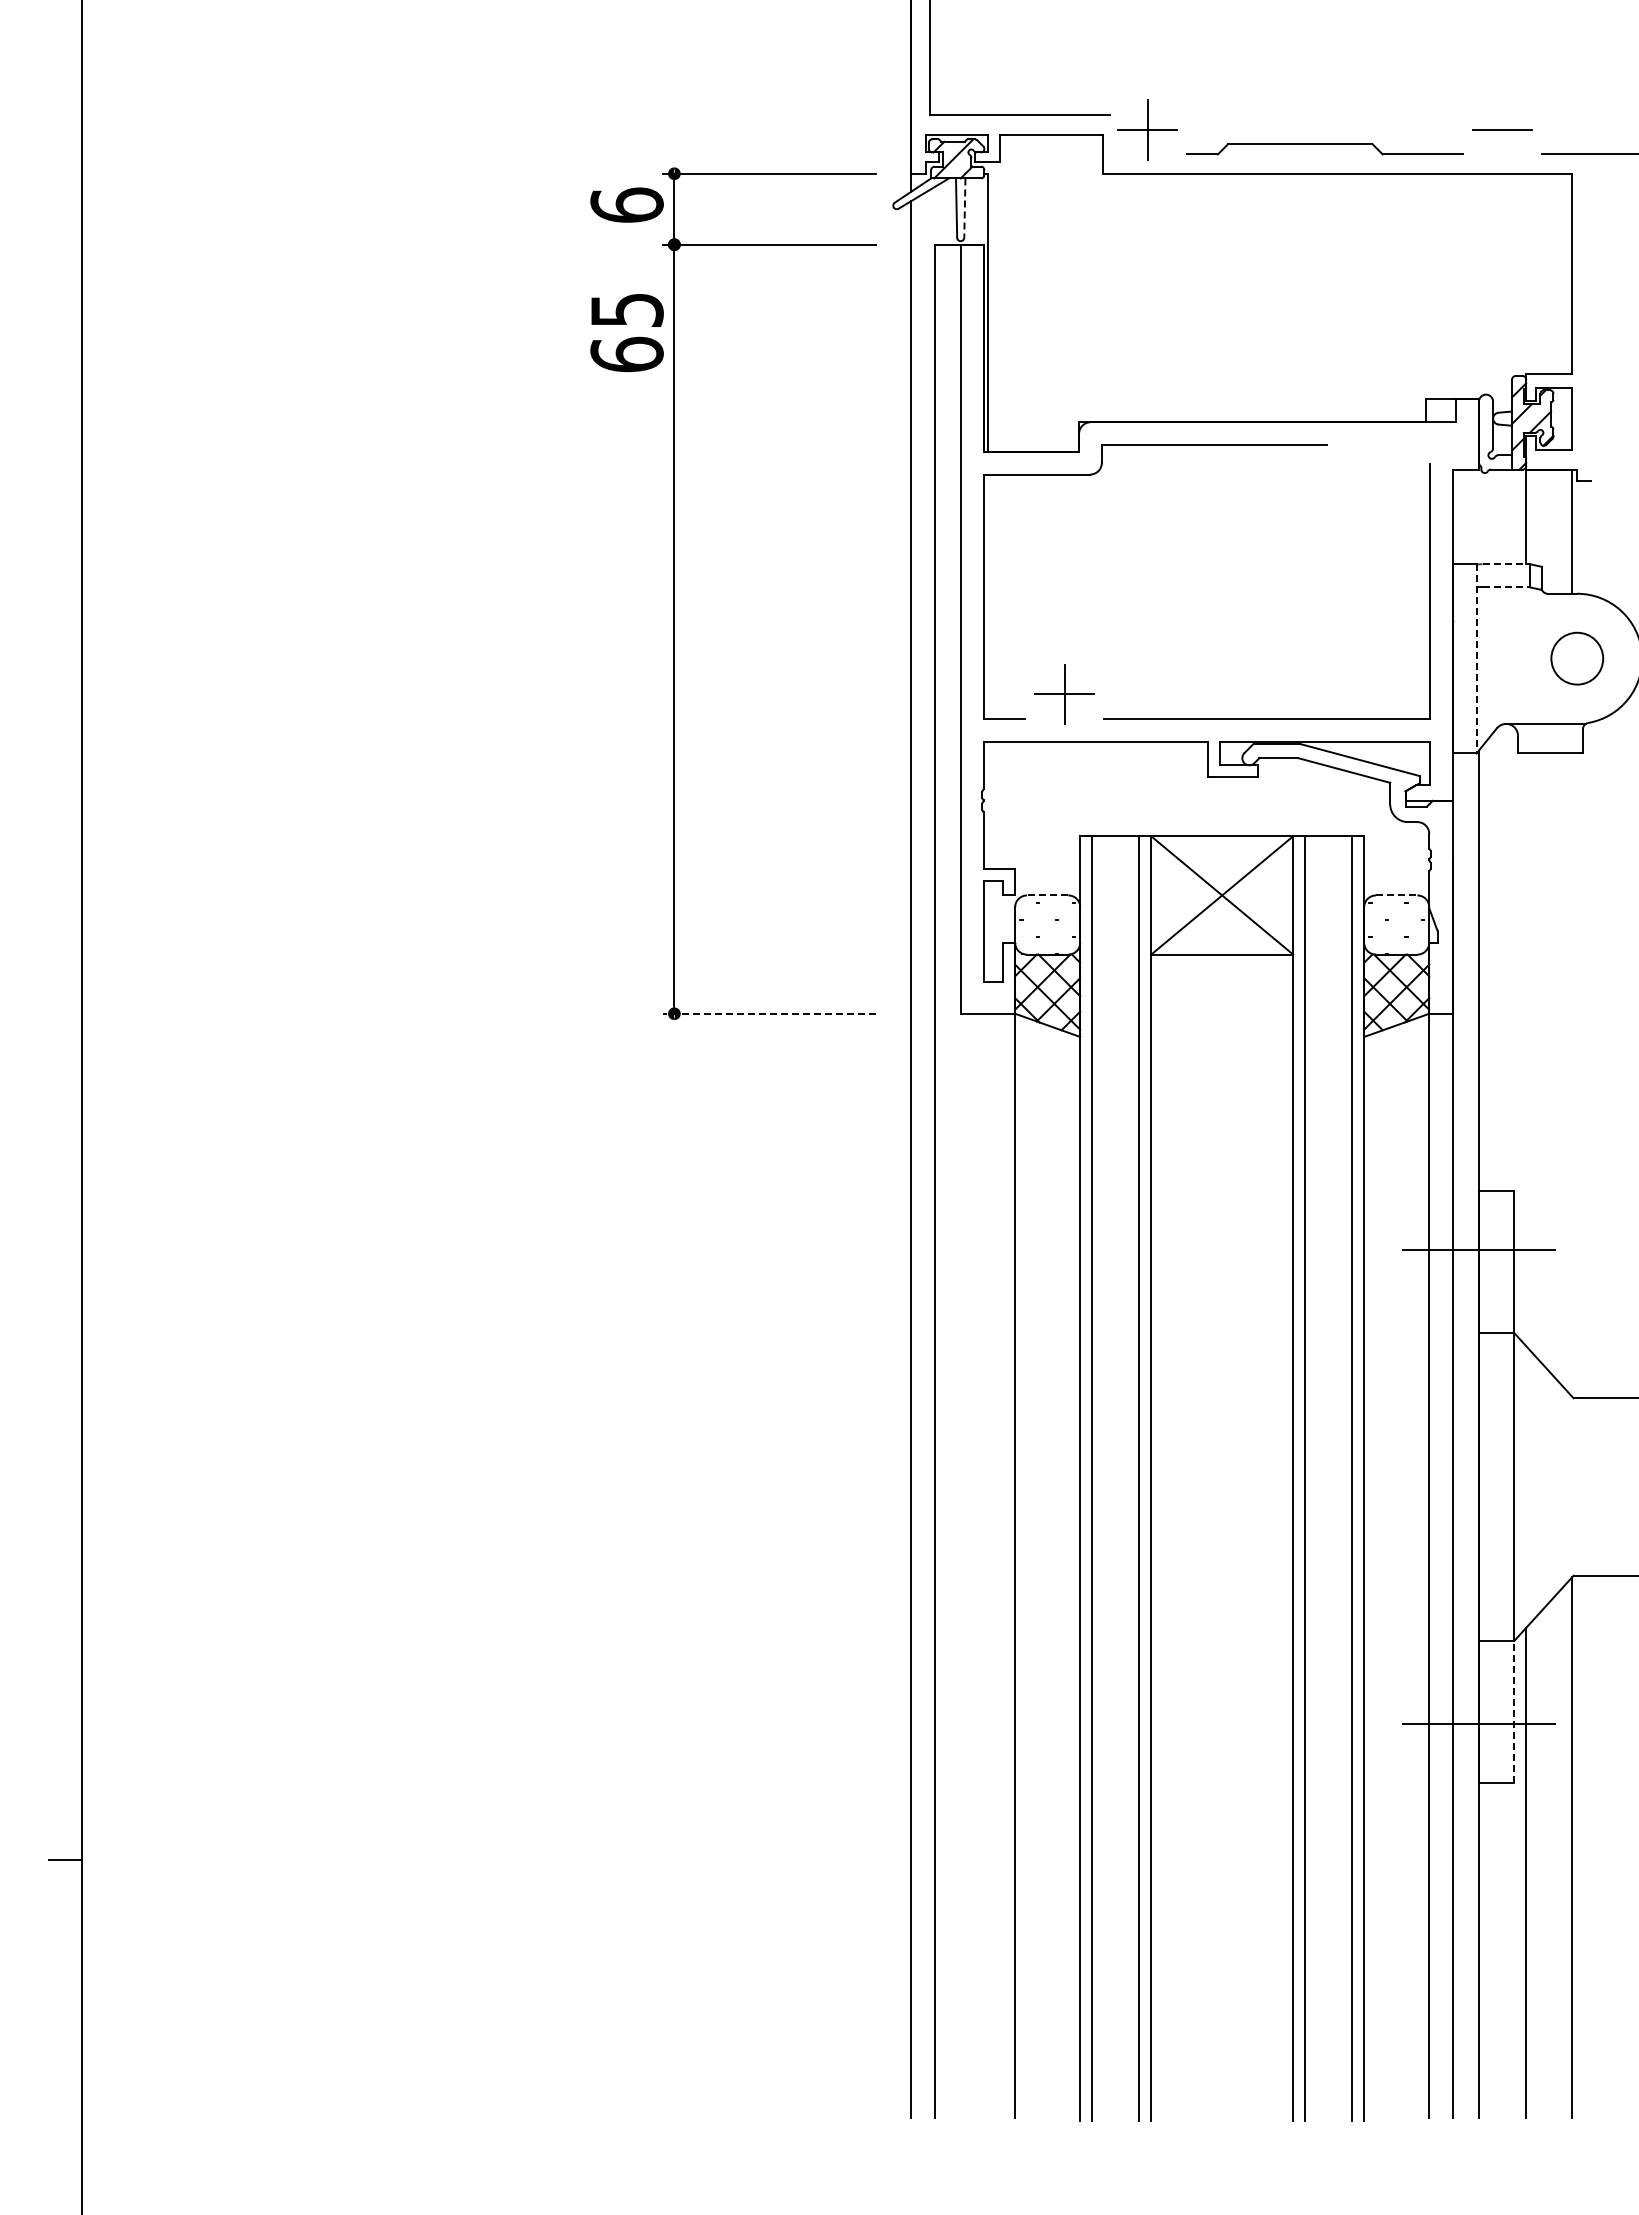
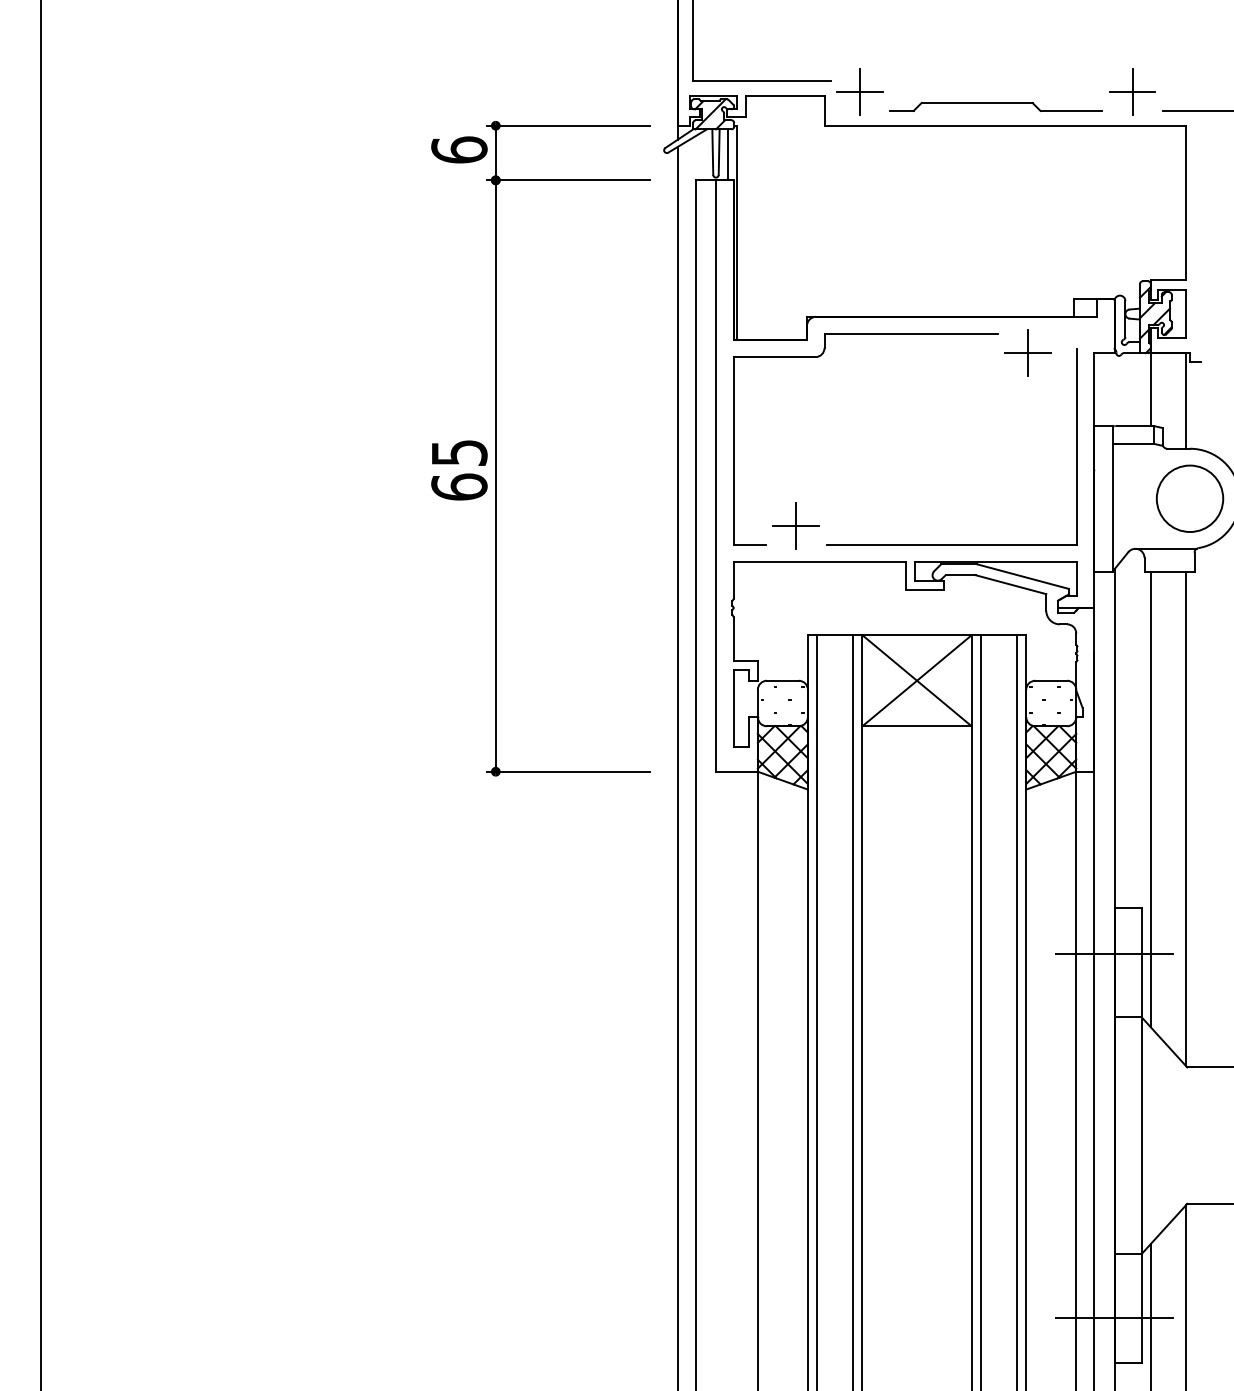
line: (1502, 129) -> (1132, 91), added
line: (964, 208) -> (718, 152), dashed -> solid
line: (976, 211) -> (728, 154), added
text: (626, 333) -> (458, 470), moved
part: (1366, 469) -> (1028, 353), added
line: (1506, 564) -> (1135, 426), dashed -> solid
line: (1506, 587) -> (1135, 443), dashed -> solid
line: (1476, 658) -> (1112, 498), dashed -> solid
circle: (1577, 658) -> (1190, 498), size x1.67
line: (1047, 895) -> (782, 680), dashed -> solid
line: (1396, 895) -> (1051, 680), dashed -> solid
line: (768, 1013) -> (568, 771), dashed -> solid
line: (1526, 1049) -> (1151, 799), added
line: (1572, 1074) -> (1186, 818), added
line: (1514, 1711) -> (1141, 1308), dashed -> solid

